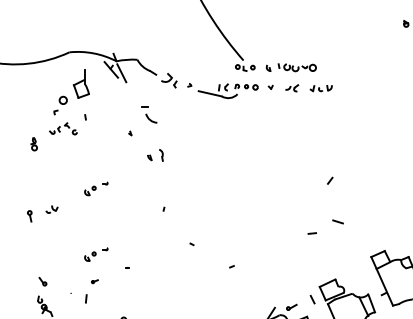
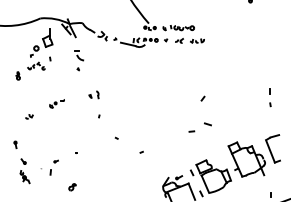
part: (149, 114) -> (79, 55), moved
part: (154, 154) -> (93, 94), moved
part: (29, 215) -> (15, 144), moved
part: (95, 254) -> (56, 144), removed

